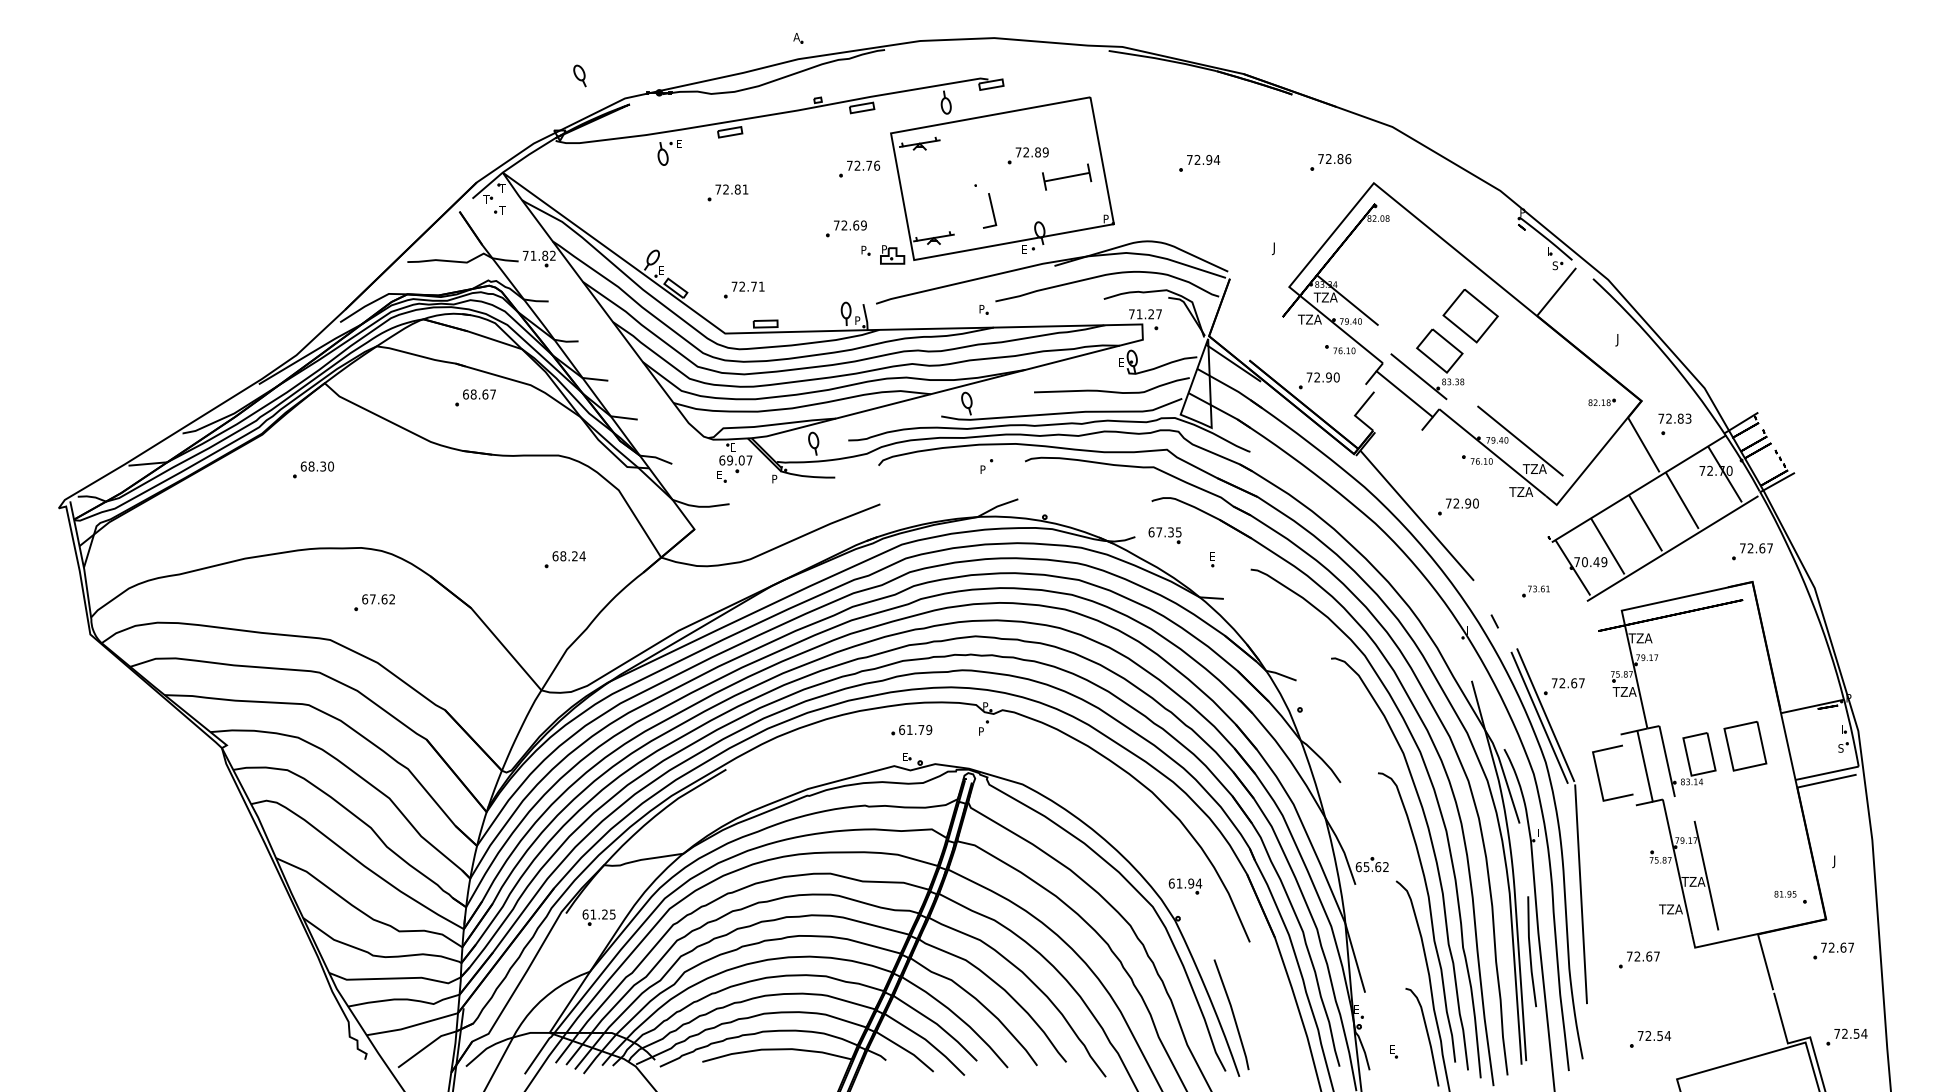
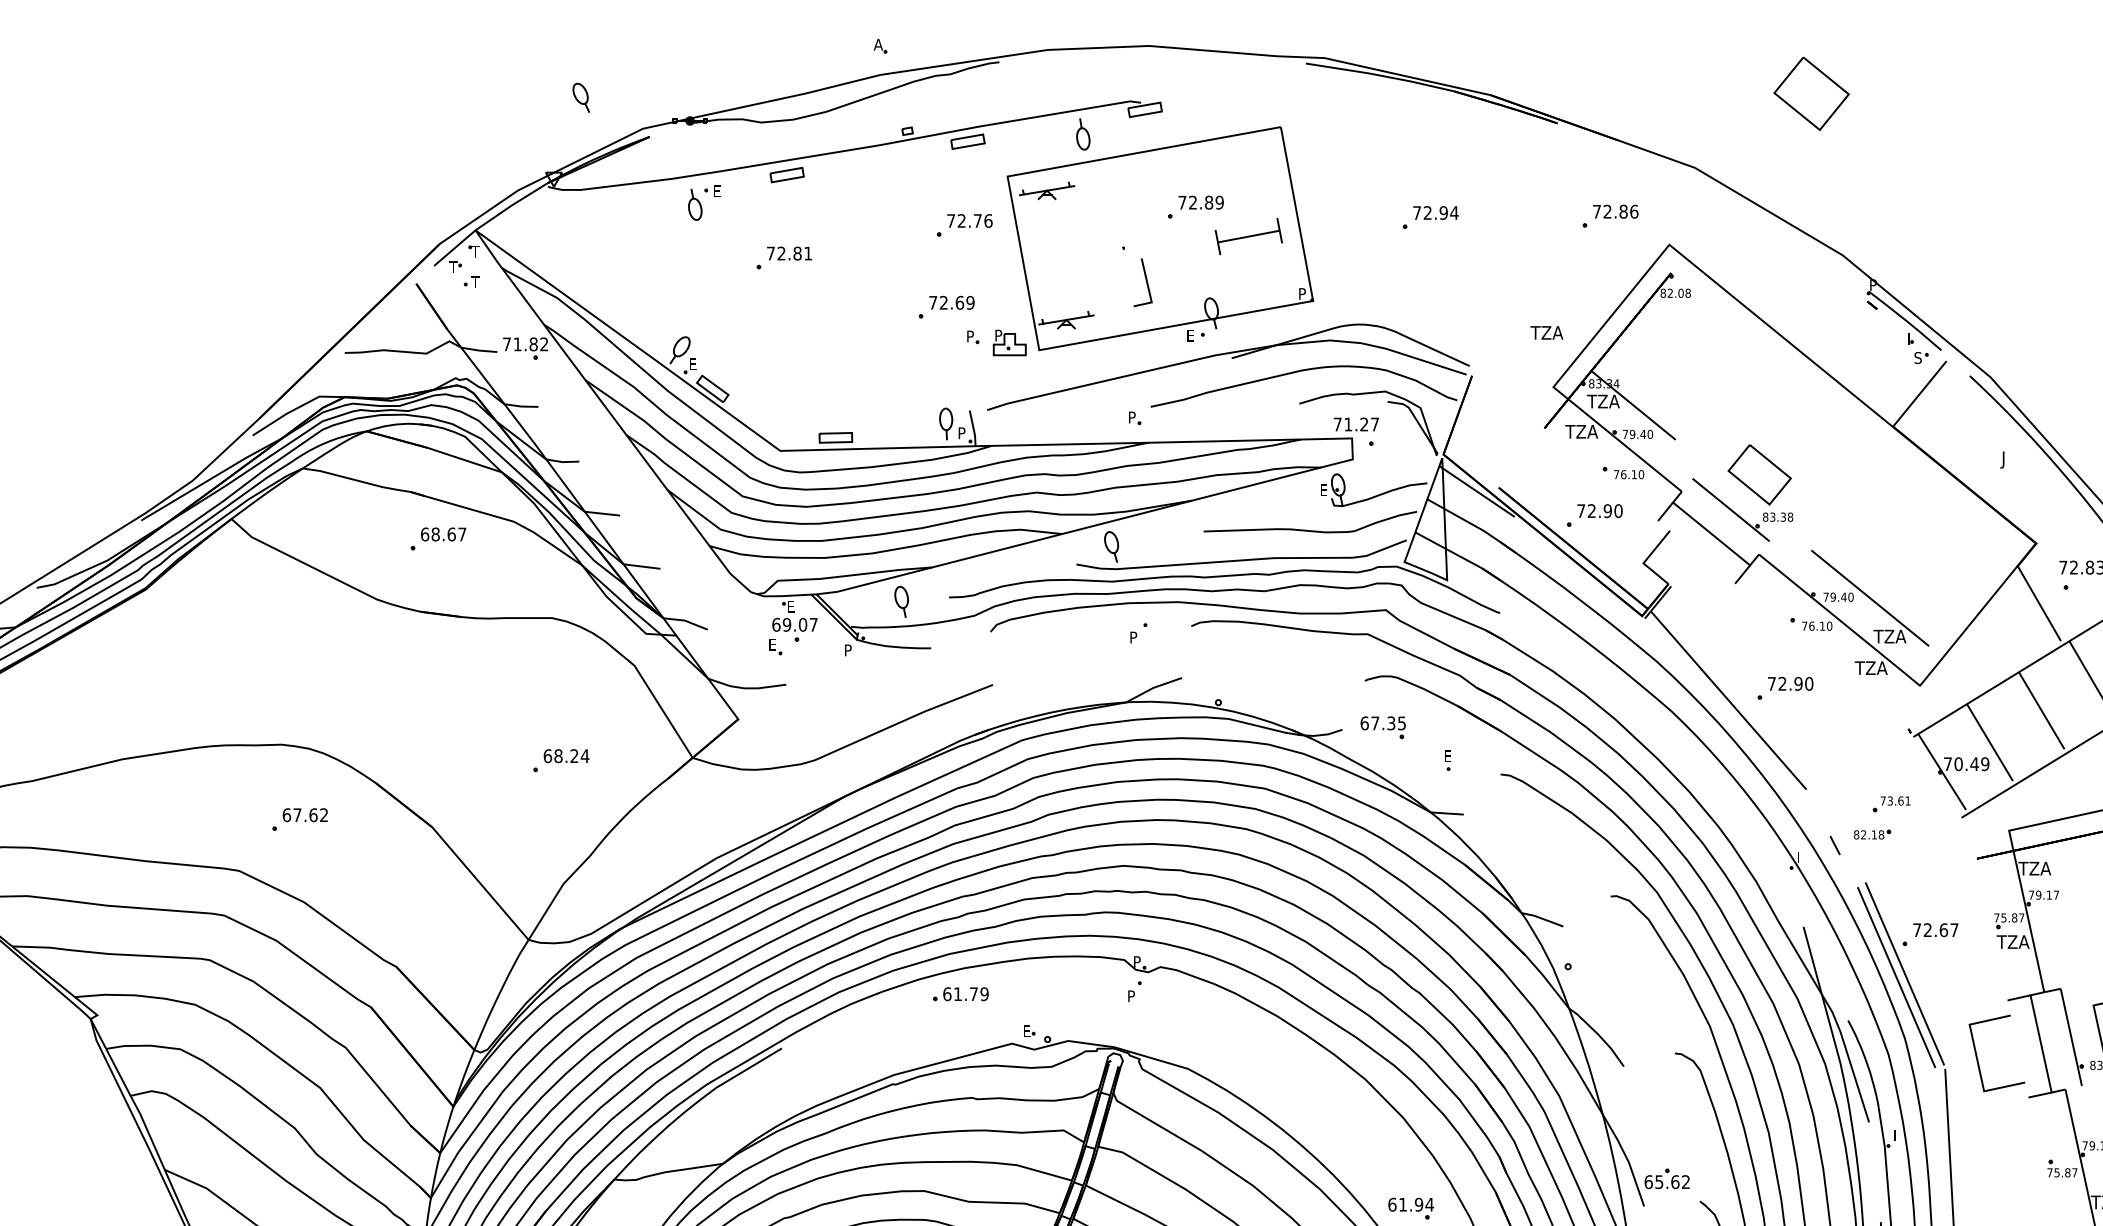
text: (1284, 248) -> (1546, 334), J -> TZA
part: (744, 289) -> (806, 390), removed
part: (1470, 316) -> (1811, 94), moved
part: (1601, 402) -> (1871, 834), moved
part: (313, 469) -> (216, 637), removed
part: (911, 730) -> (960, 994), moved

